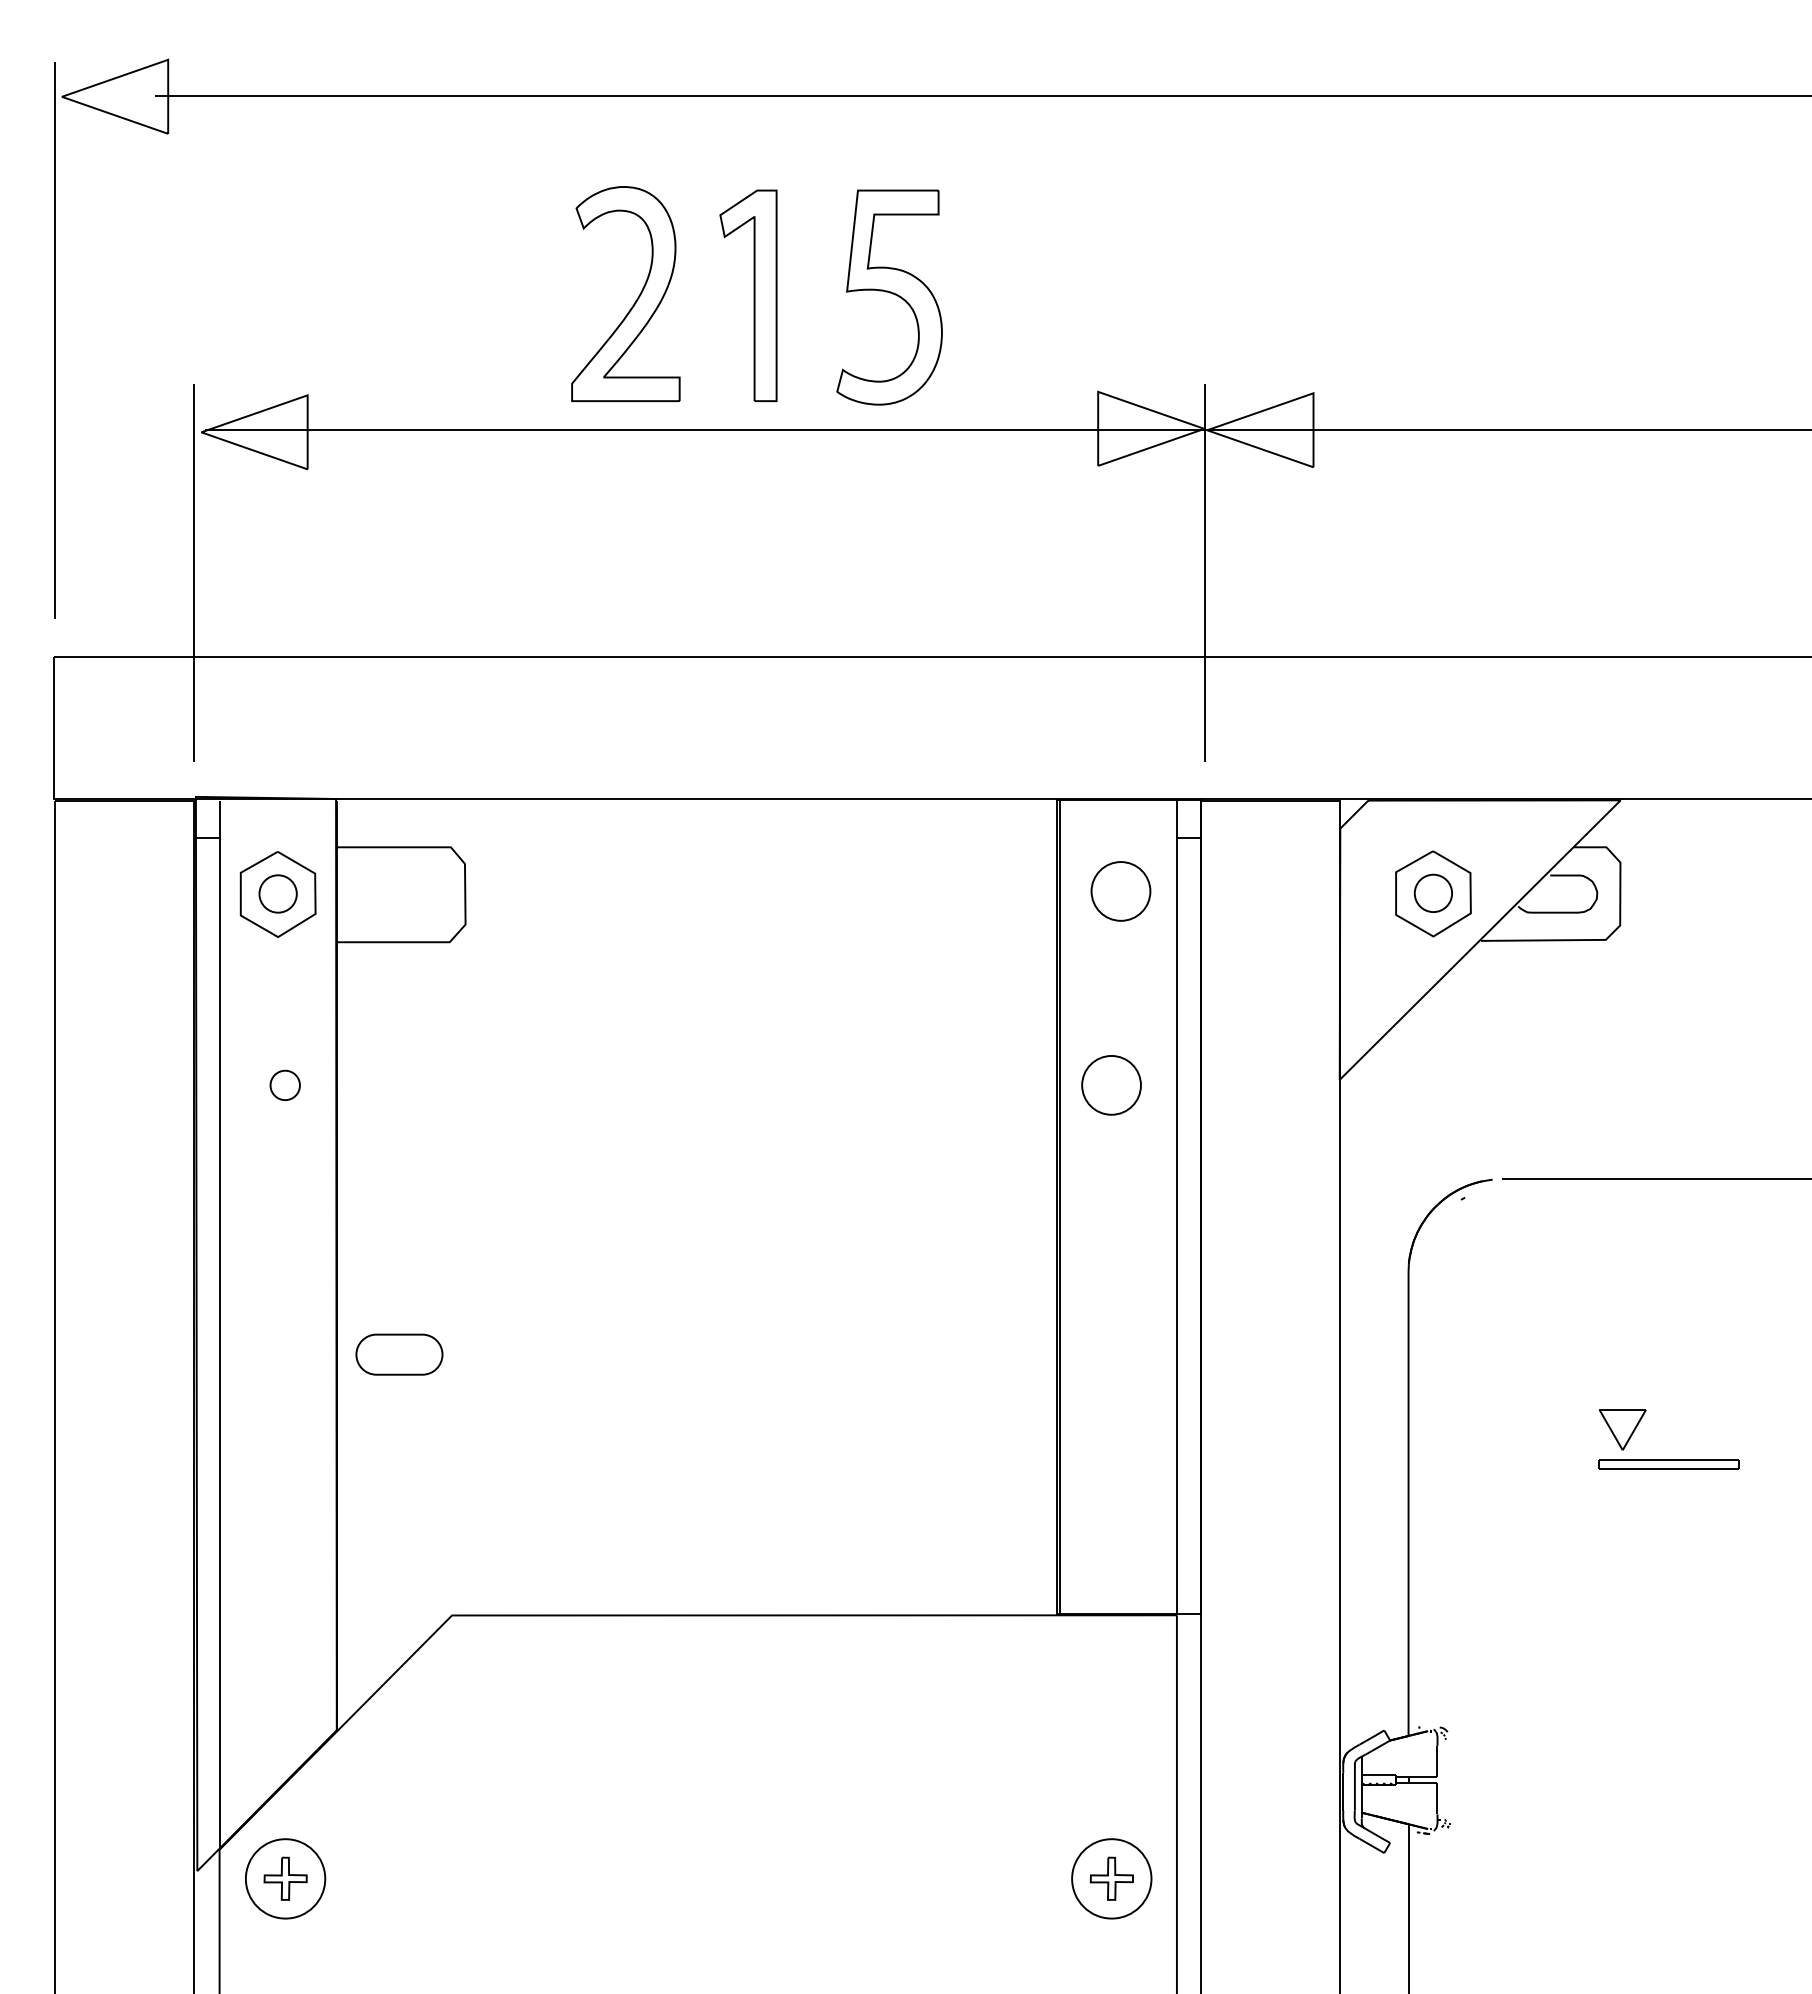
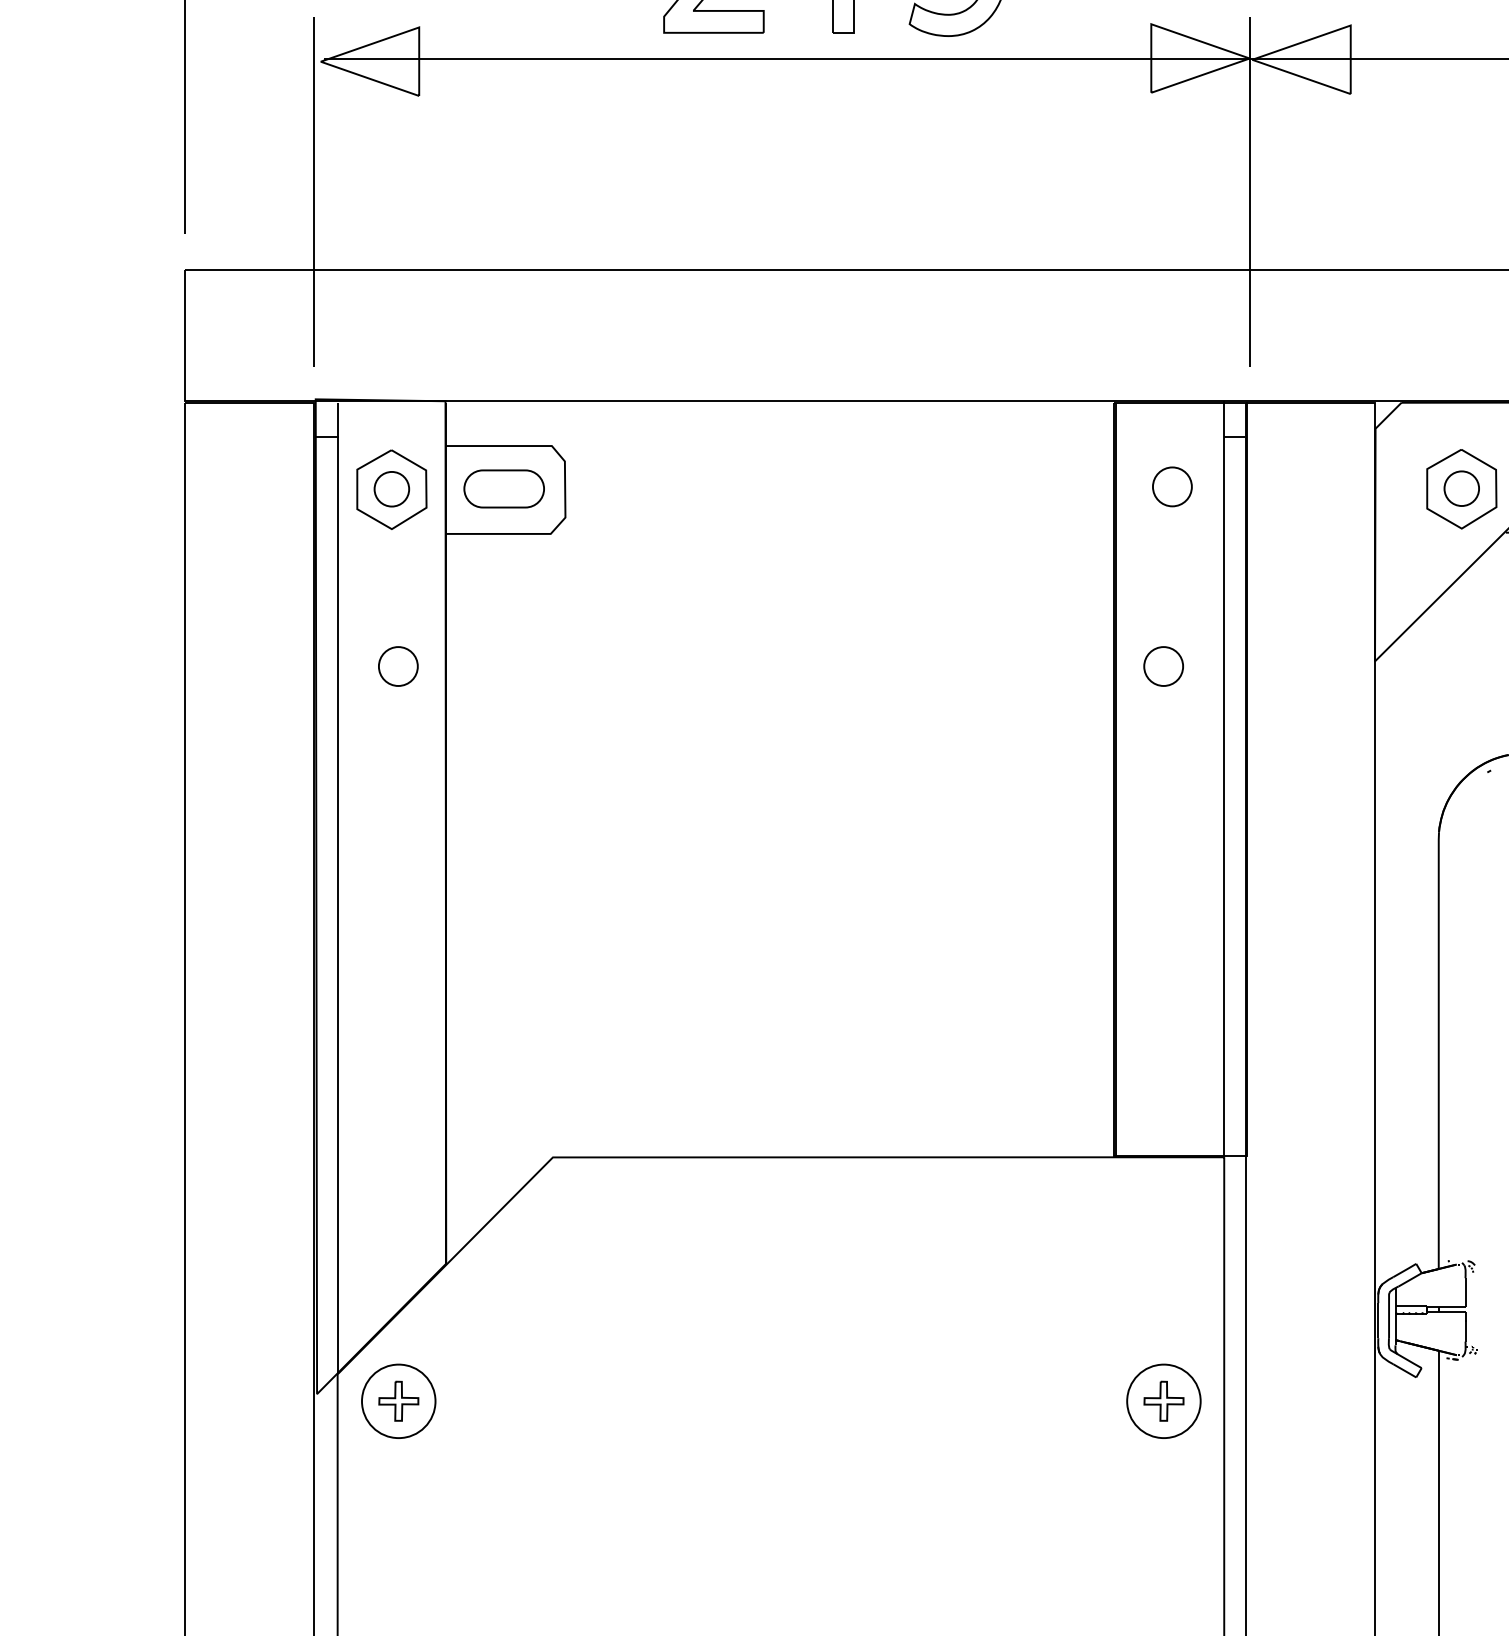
part: (1120, 891) -> (1171, 486), size x0.71
part: (285, 1085) -> (398, 666), size x1.43
part: (1111, 1085) -> (1163, 666), size x0.71
part: (399, 1354) -> (504, 488), moved

